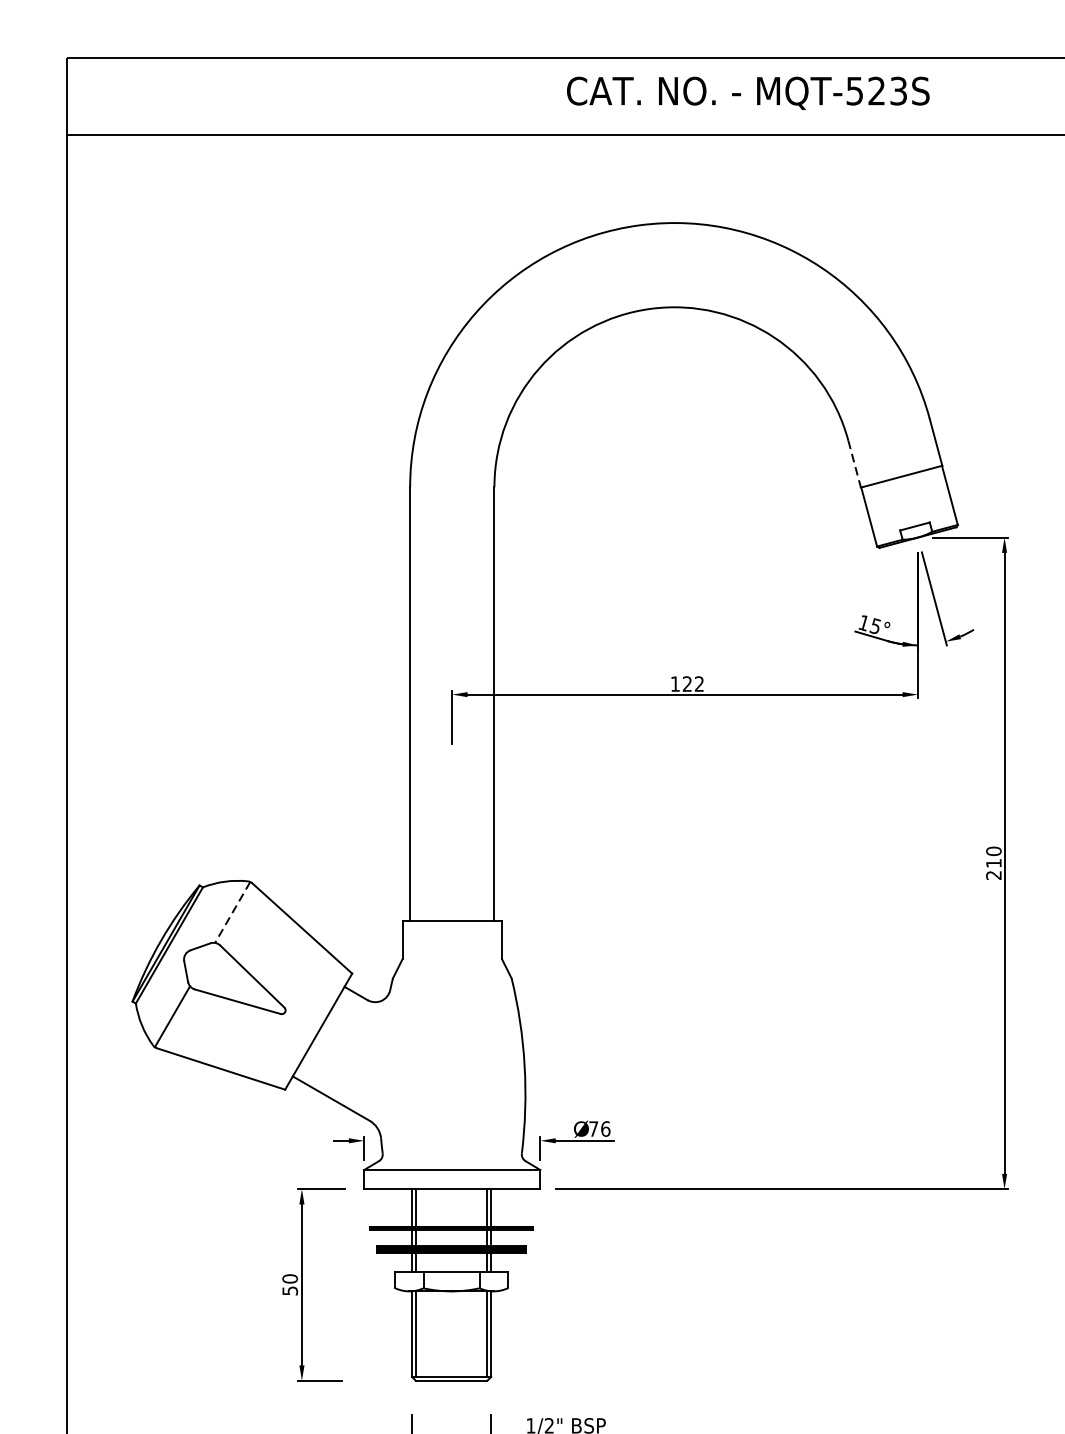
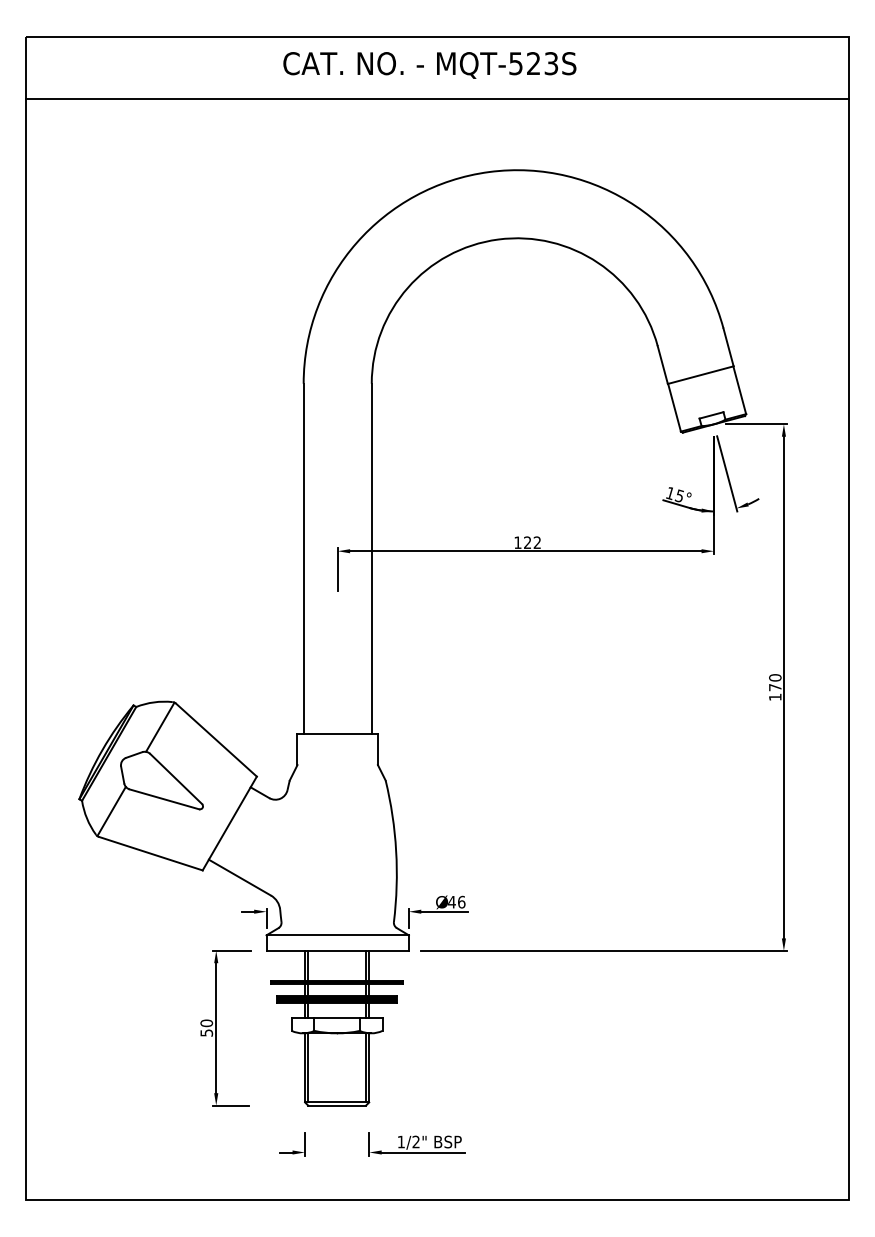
text: (747, 93) -> (429, 65), moved
line: (854, 464) -> (662, 365), dashed -> solid
text: (994, 869) -> (775, 692), 210 -> 170
line: (232, 912) -> (160, 727), dashed -> solid
text: (593, 1129) -> (451, 902), 76 -> 46

